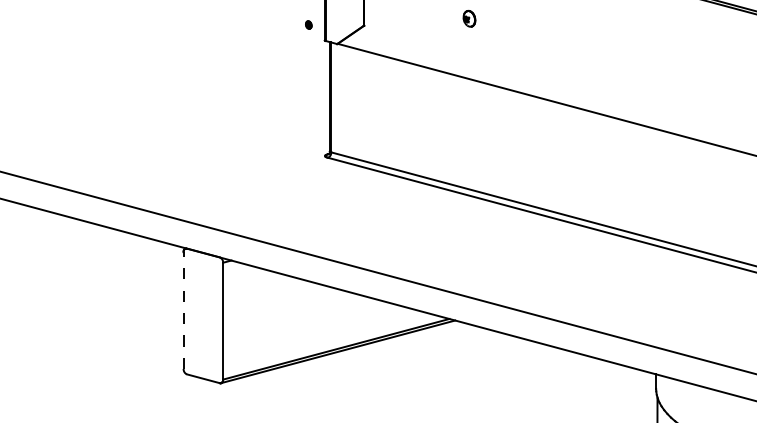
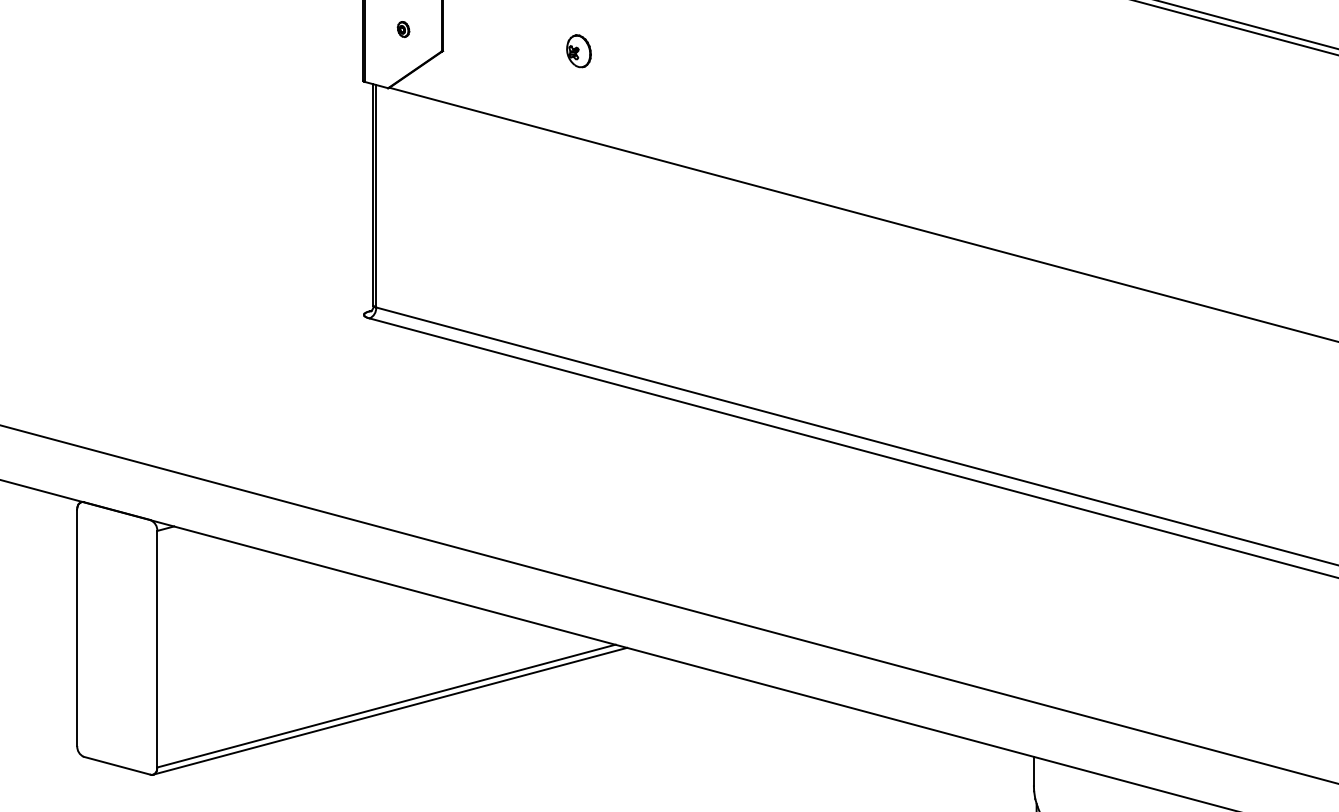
part: (469, 18) -> (579, 50), moved
part: (308, 24) -> (402, 28), moved
line: (183, 310) -> (77, 627), dashed -> solid

